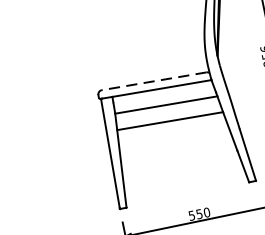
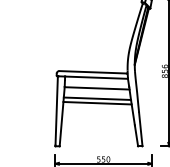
line: (153, 81) -> (92, 72), dashed -> solid
line: (171, 126) -> (97, 102), added

